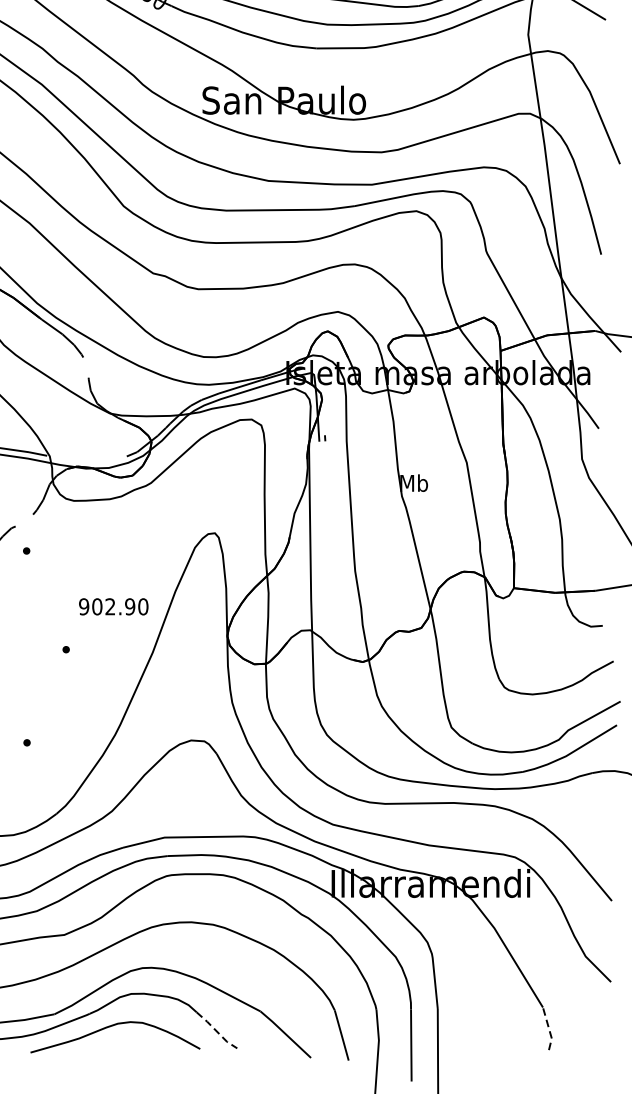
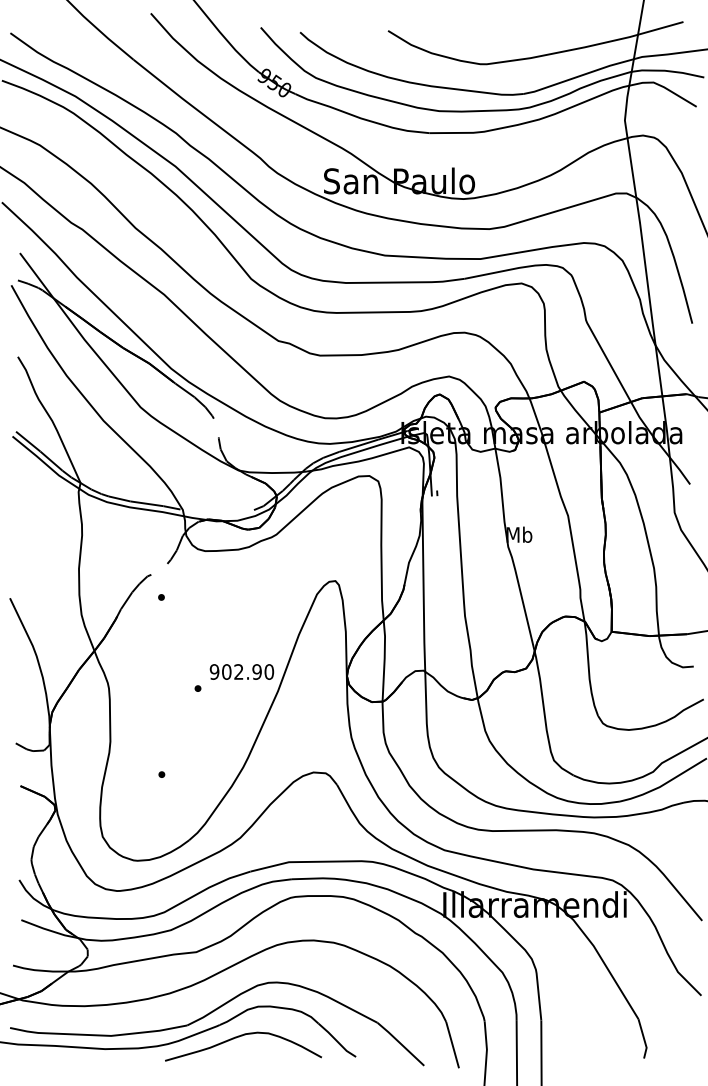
text: (113, 606) -> (241, 671), moved
line: (549, 1029) -> (644, 1039), dashed -> solid
line: (217, 1031) -> (337, 1041), dashed -> solid

